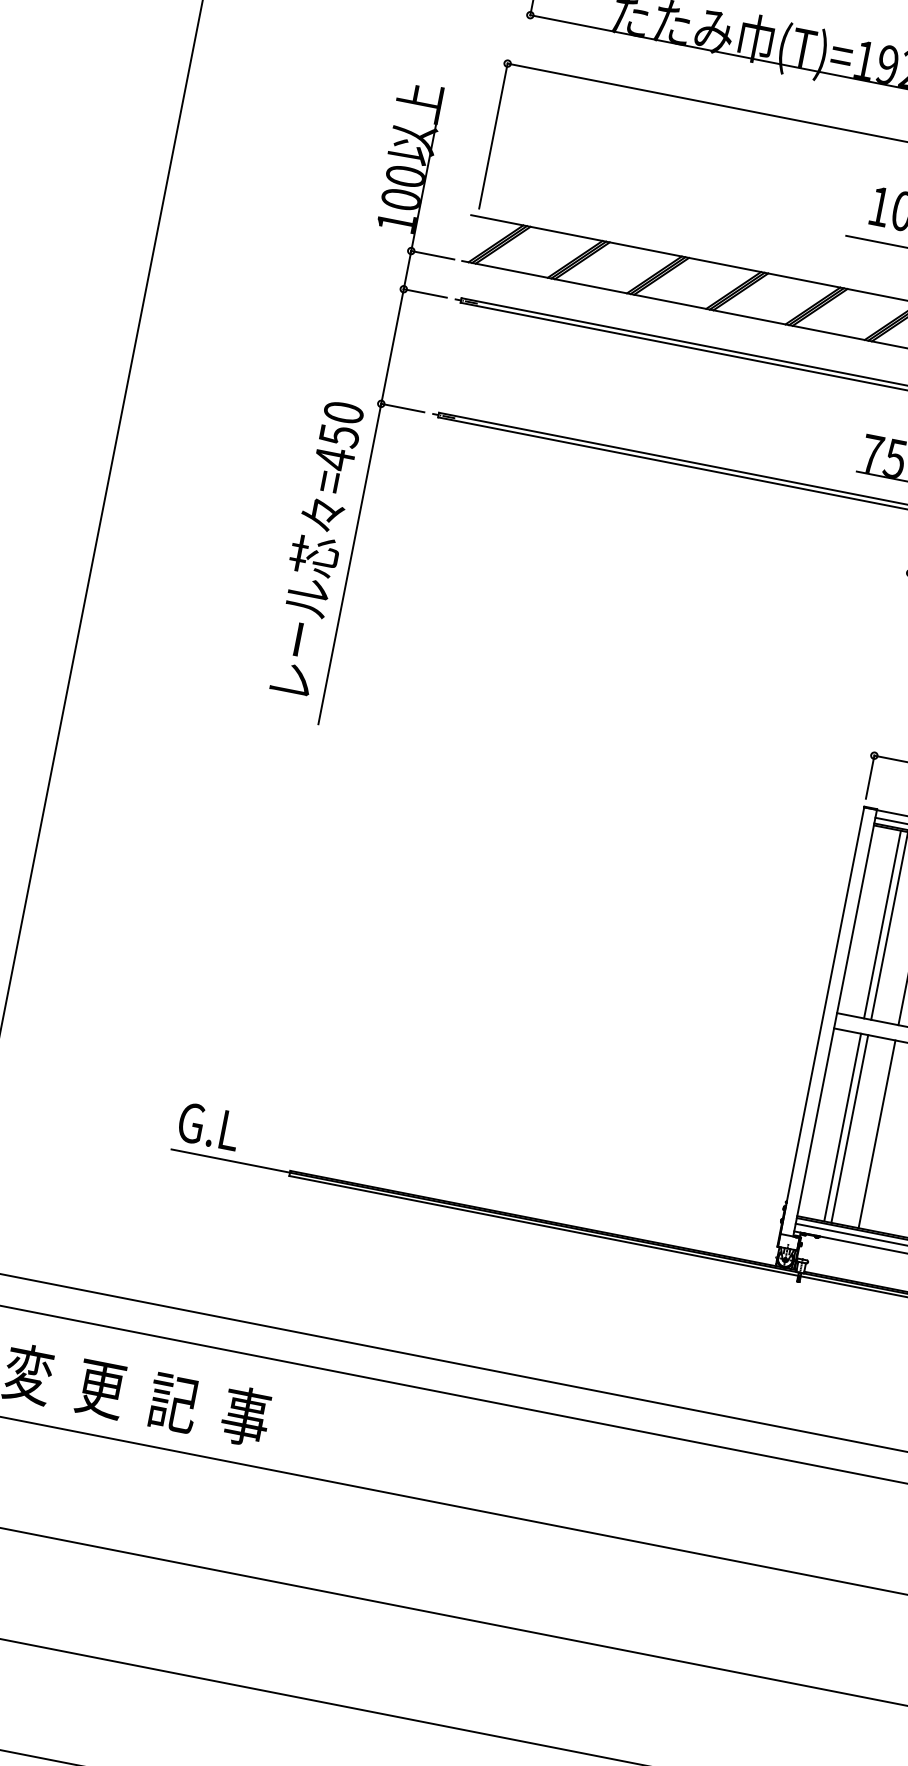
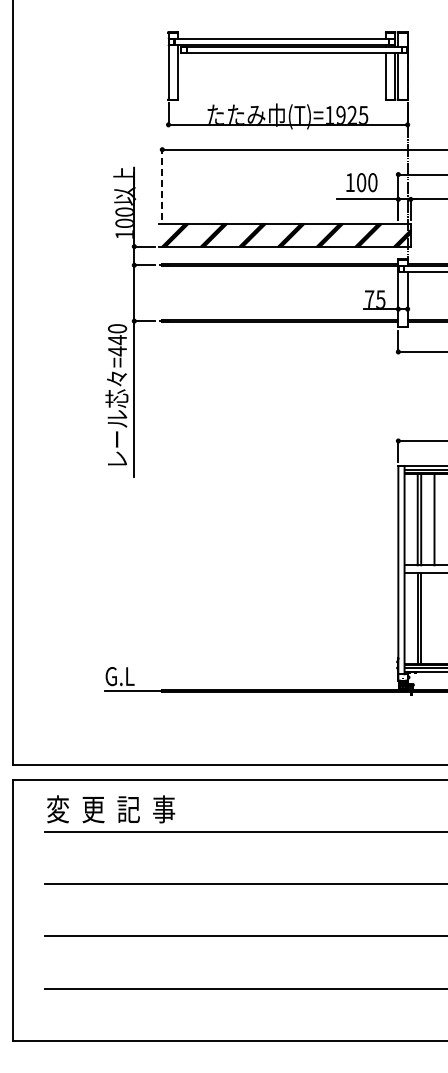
line: (494, 135) -> (162, 184), solid -> dashed
text: (339, 436) -> (117, 340), =450 -> =440
line: (877, 1134) -> (434, 618), removed

